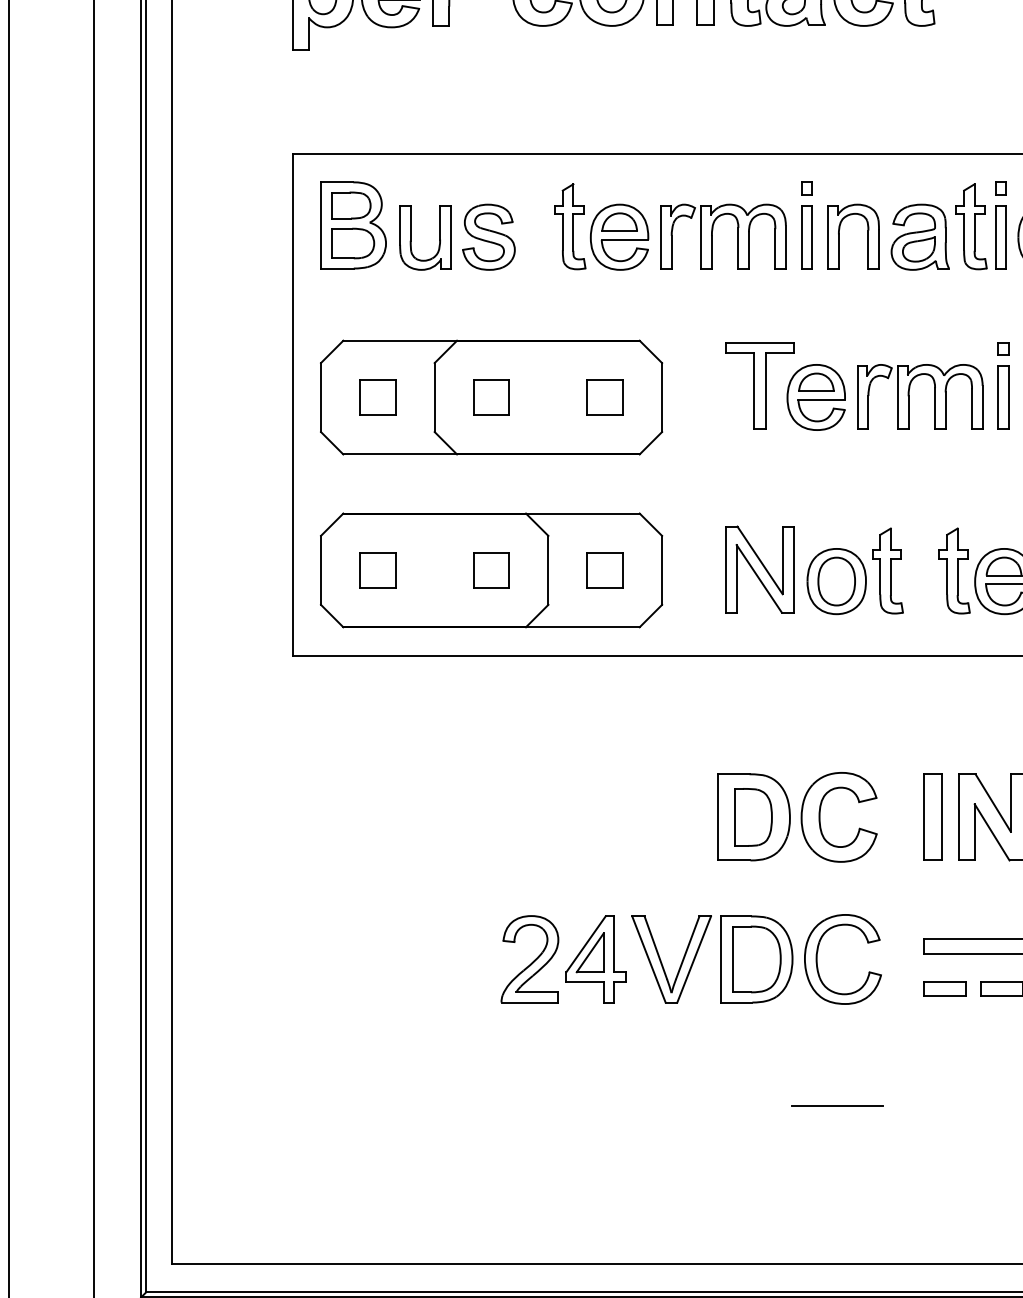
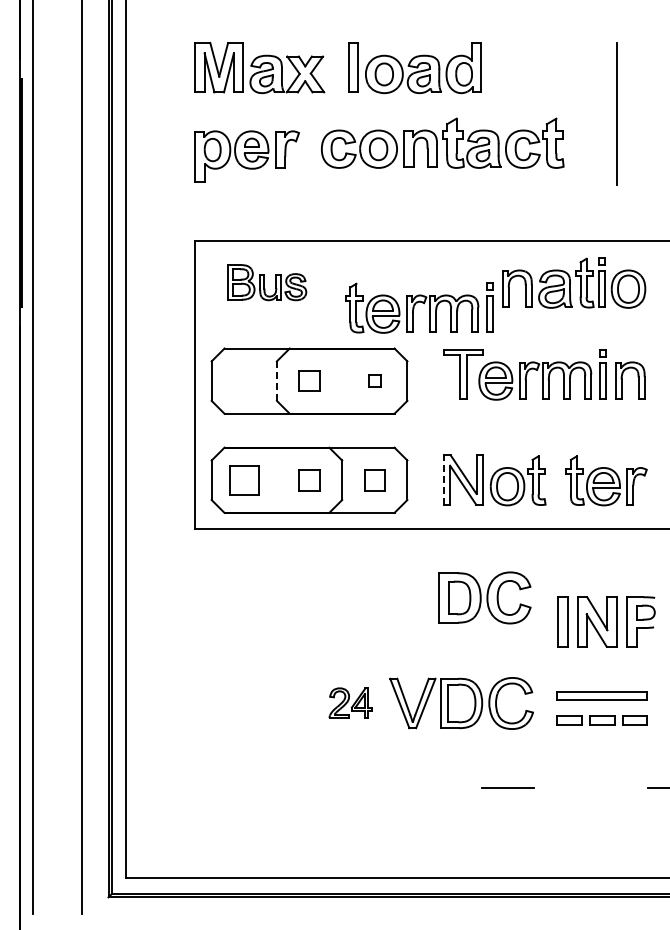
part: (418, 225) -> (267, 282), size x0.7
part: (683, 225) -> (419, 307), moved
part: (378, 396) -> (244, 380), removed
part: (604, 396) -> (374, 380), size x0.6
line: (433, 398) -> (276, 381), solid -> dashed
line: (725, 569) -> (443, 479), solid -> dashed
part: (378, 570) -> (244, 480), size x1.4
part: (796, 816) -> (484, 597), moved
part: (562, 957) -> (350, 702), size x0.6

